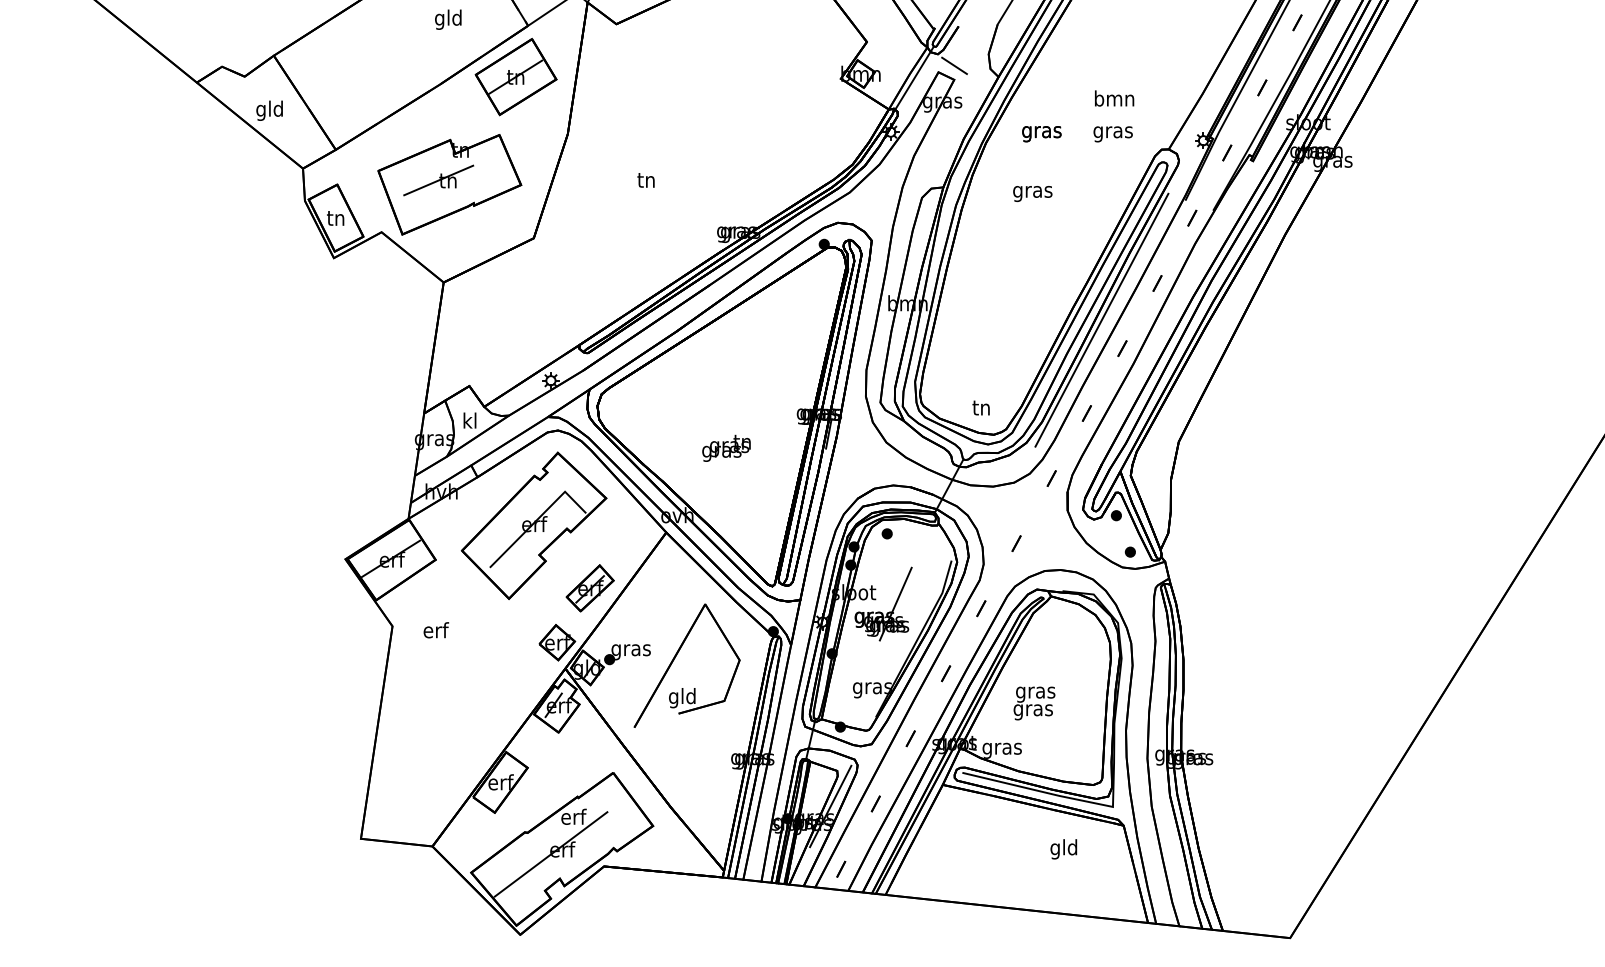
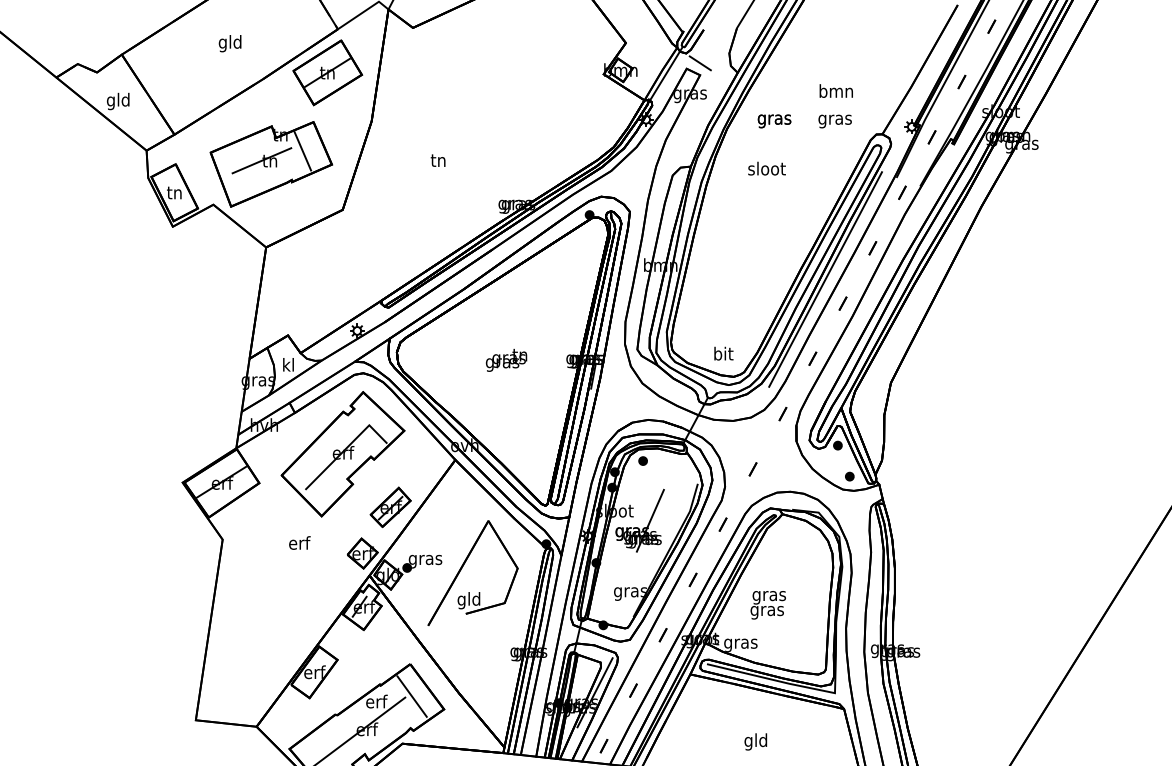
text: (448, 19) -> (230, 43), moved
line: (486, 168) -> (302, 150), added
text: (1032, 191) -> (766, 170), gras -> sloot
text: (982, 407) -> (724, 353), tn -> bit
text: (726, 447) -> (506, 359), moved
text: (436, 630) -> (300, 543), moved
line: (615, 810) -> (412, 696), added
text: (1063, 849) -> (755, 742), moved

